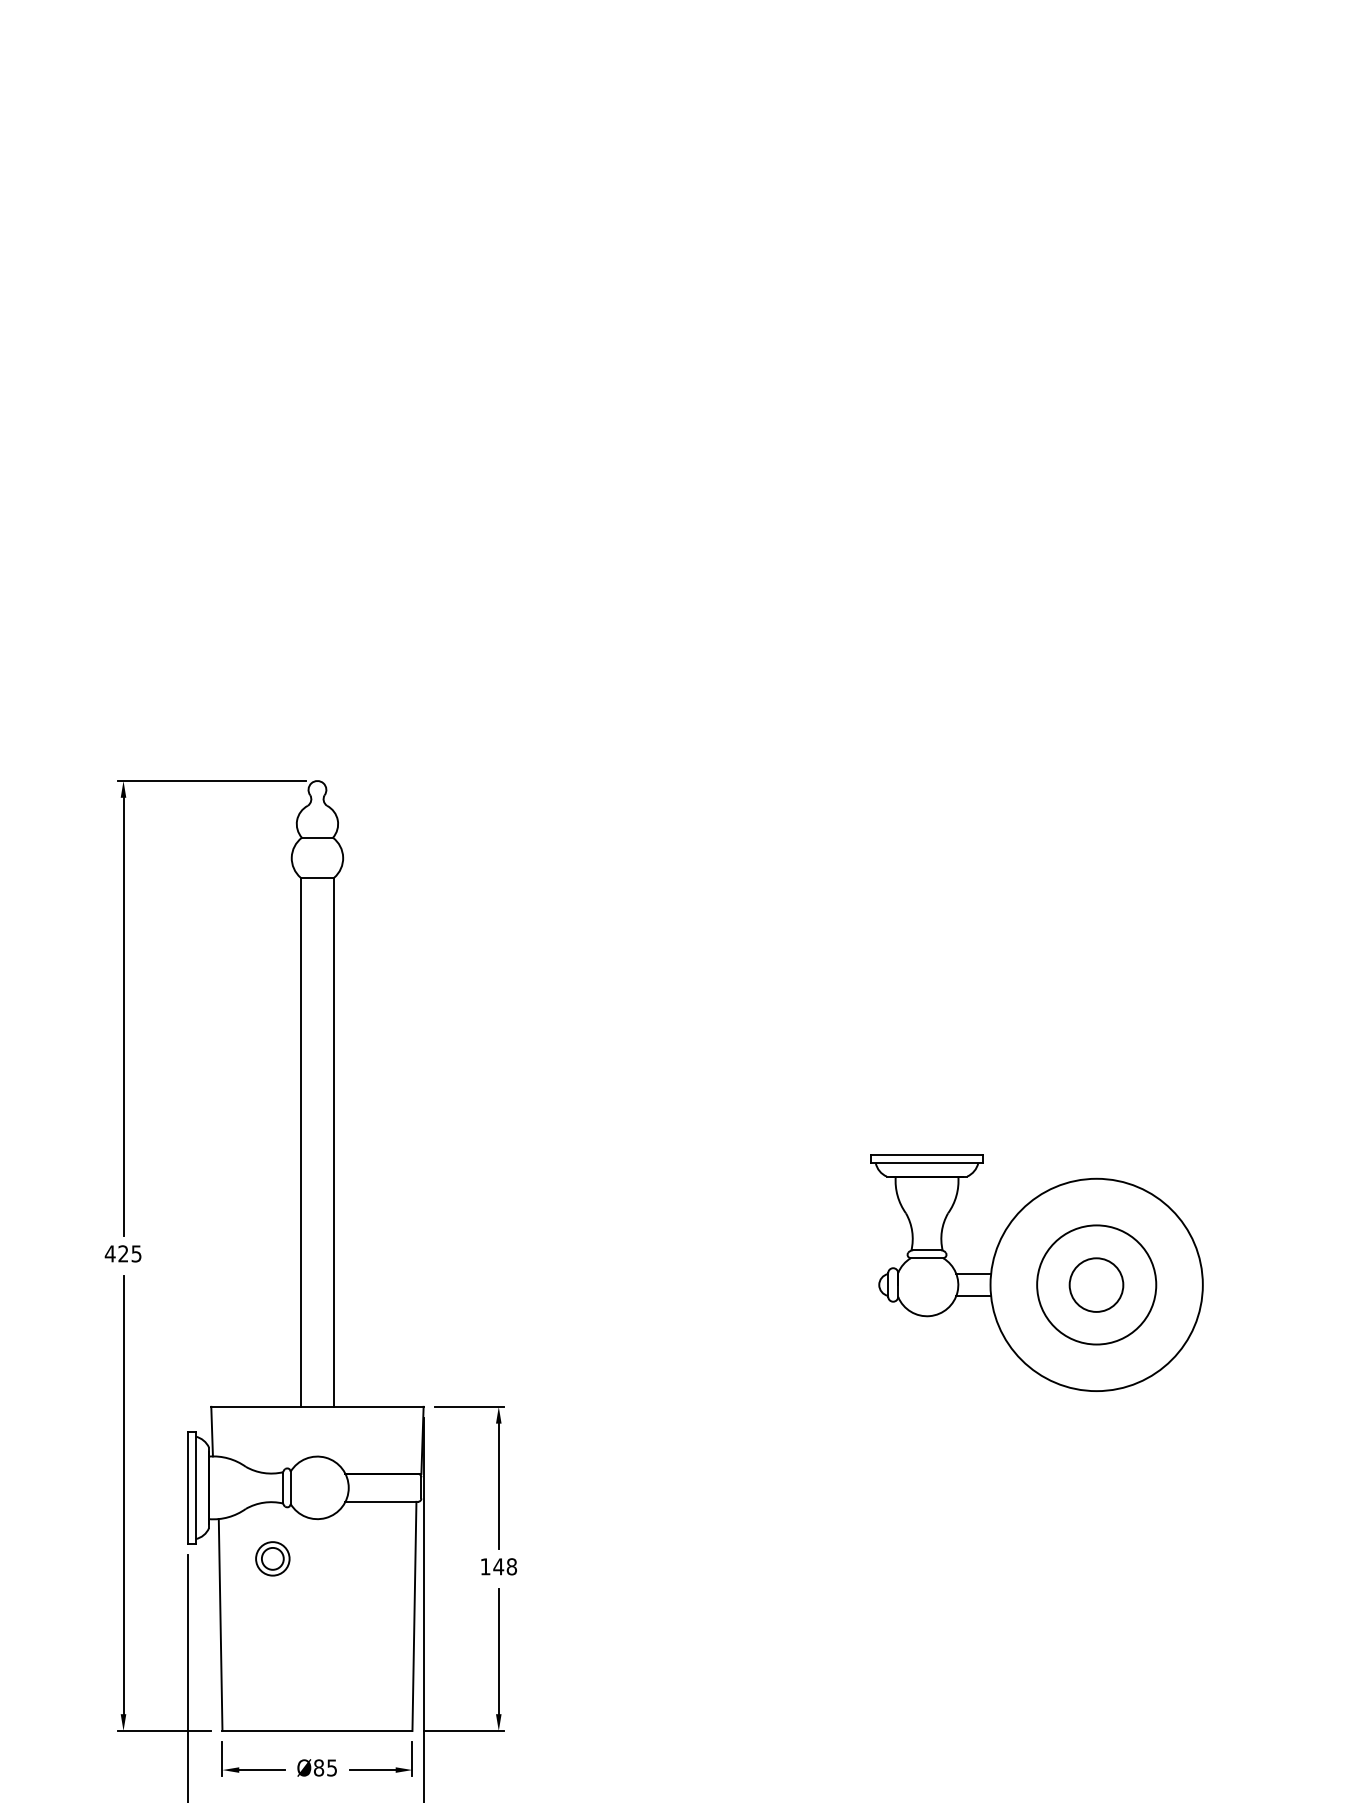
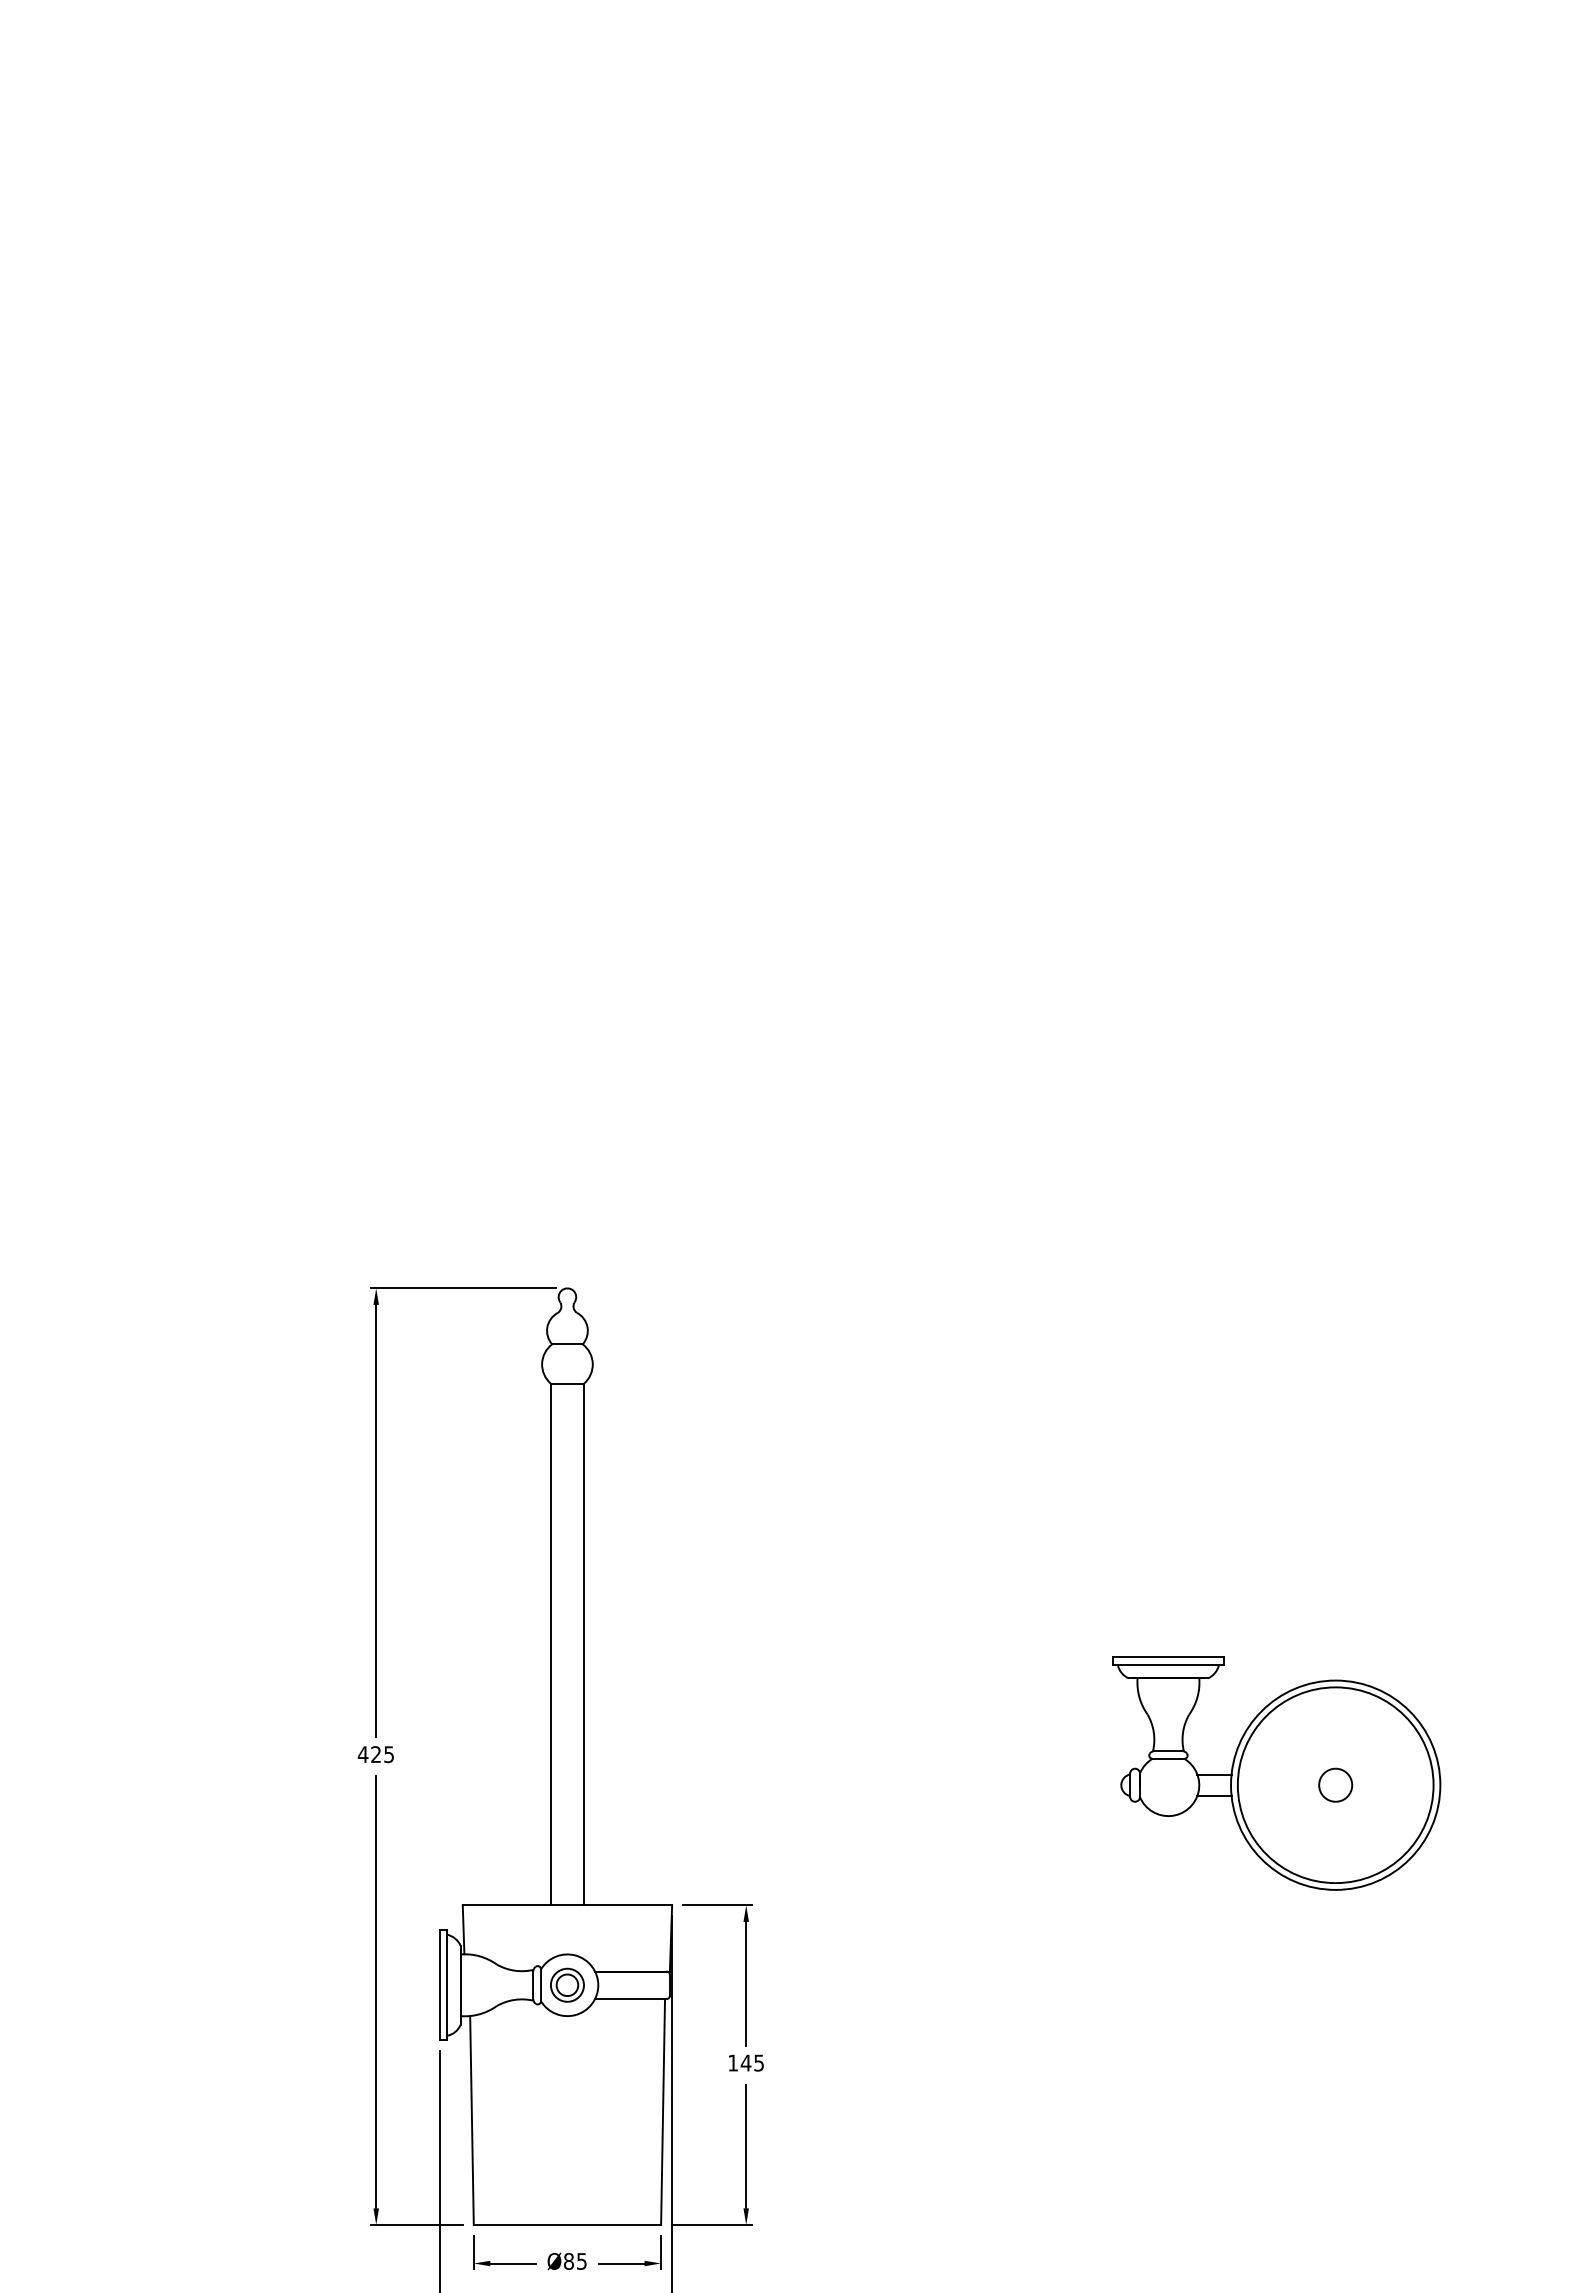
circle: (1096, 1284) -> (1335, 1784), size x0.62
circle: (1096, 1285) -> (1335, 1785), size x1.67
part: (272, 1558) -> (567, 1984), moved
text: (512, 1566) -> (759, 2062), 148 -> 145

